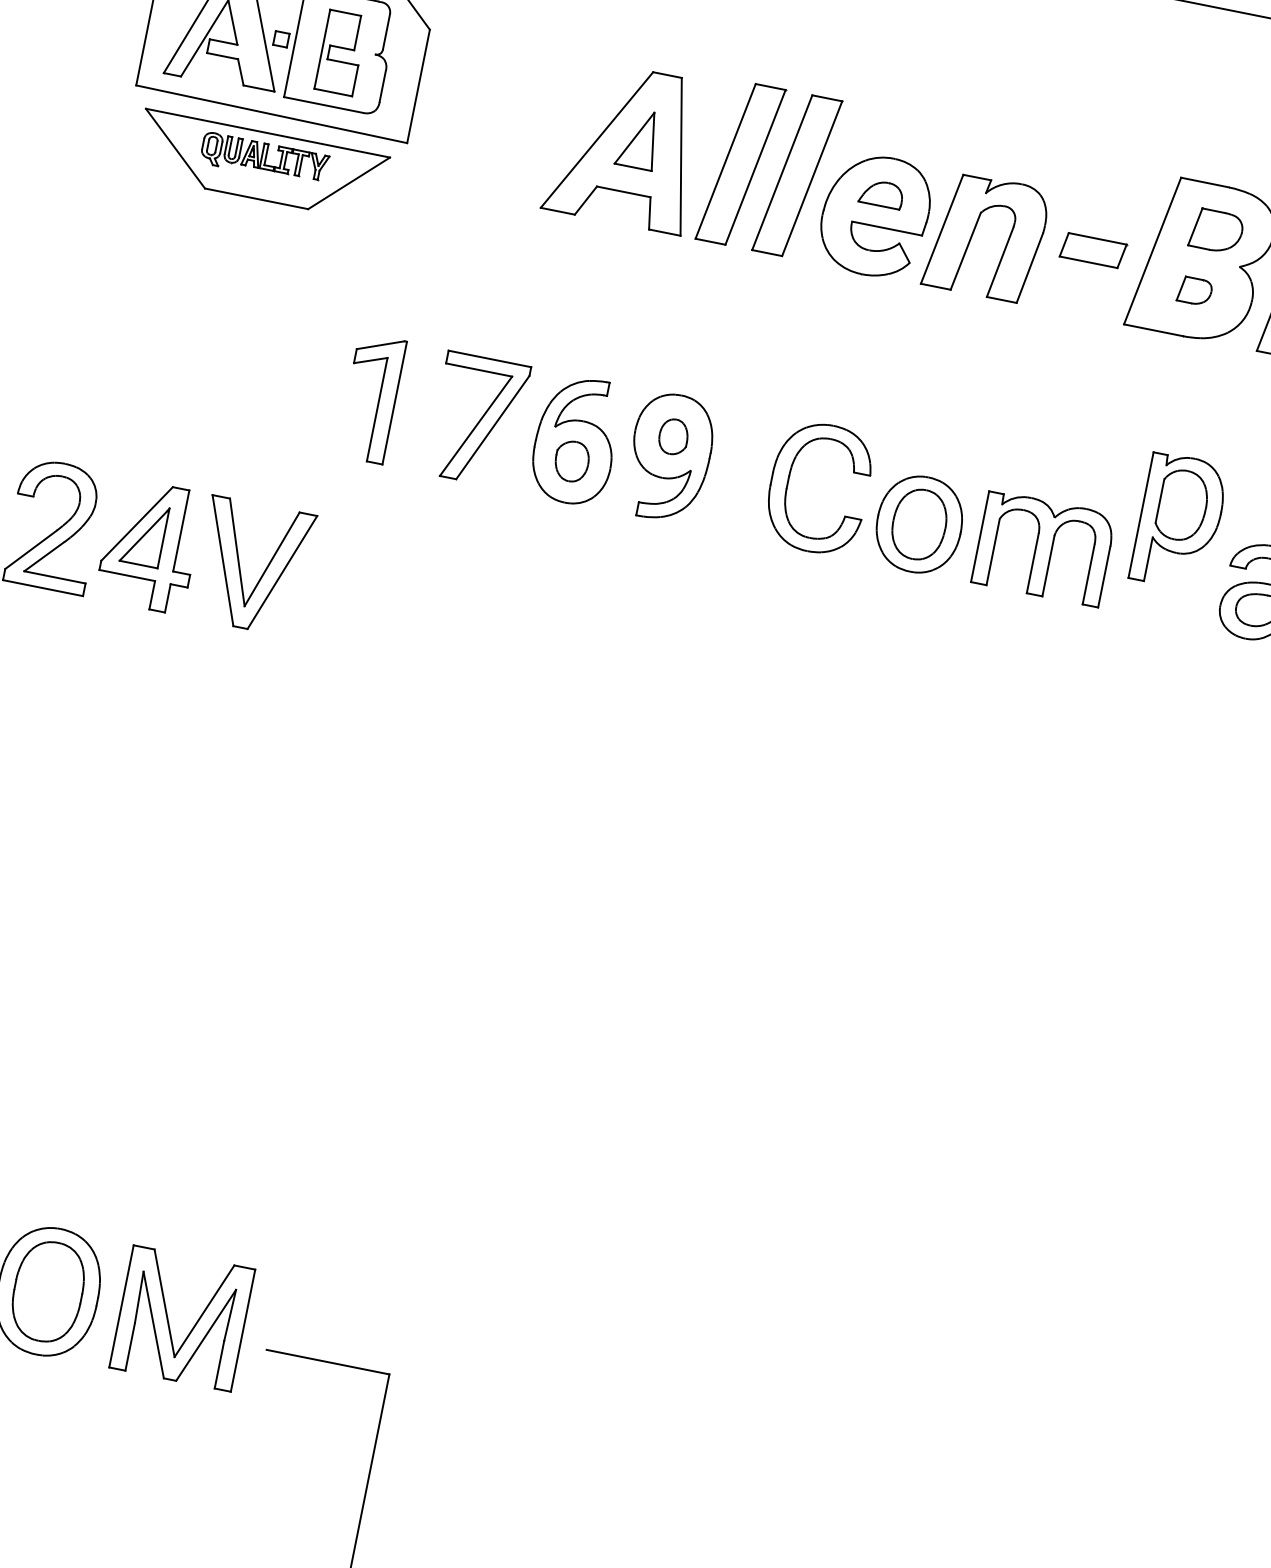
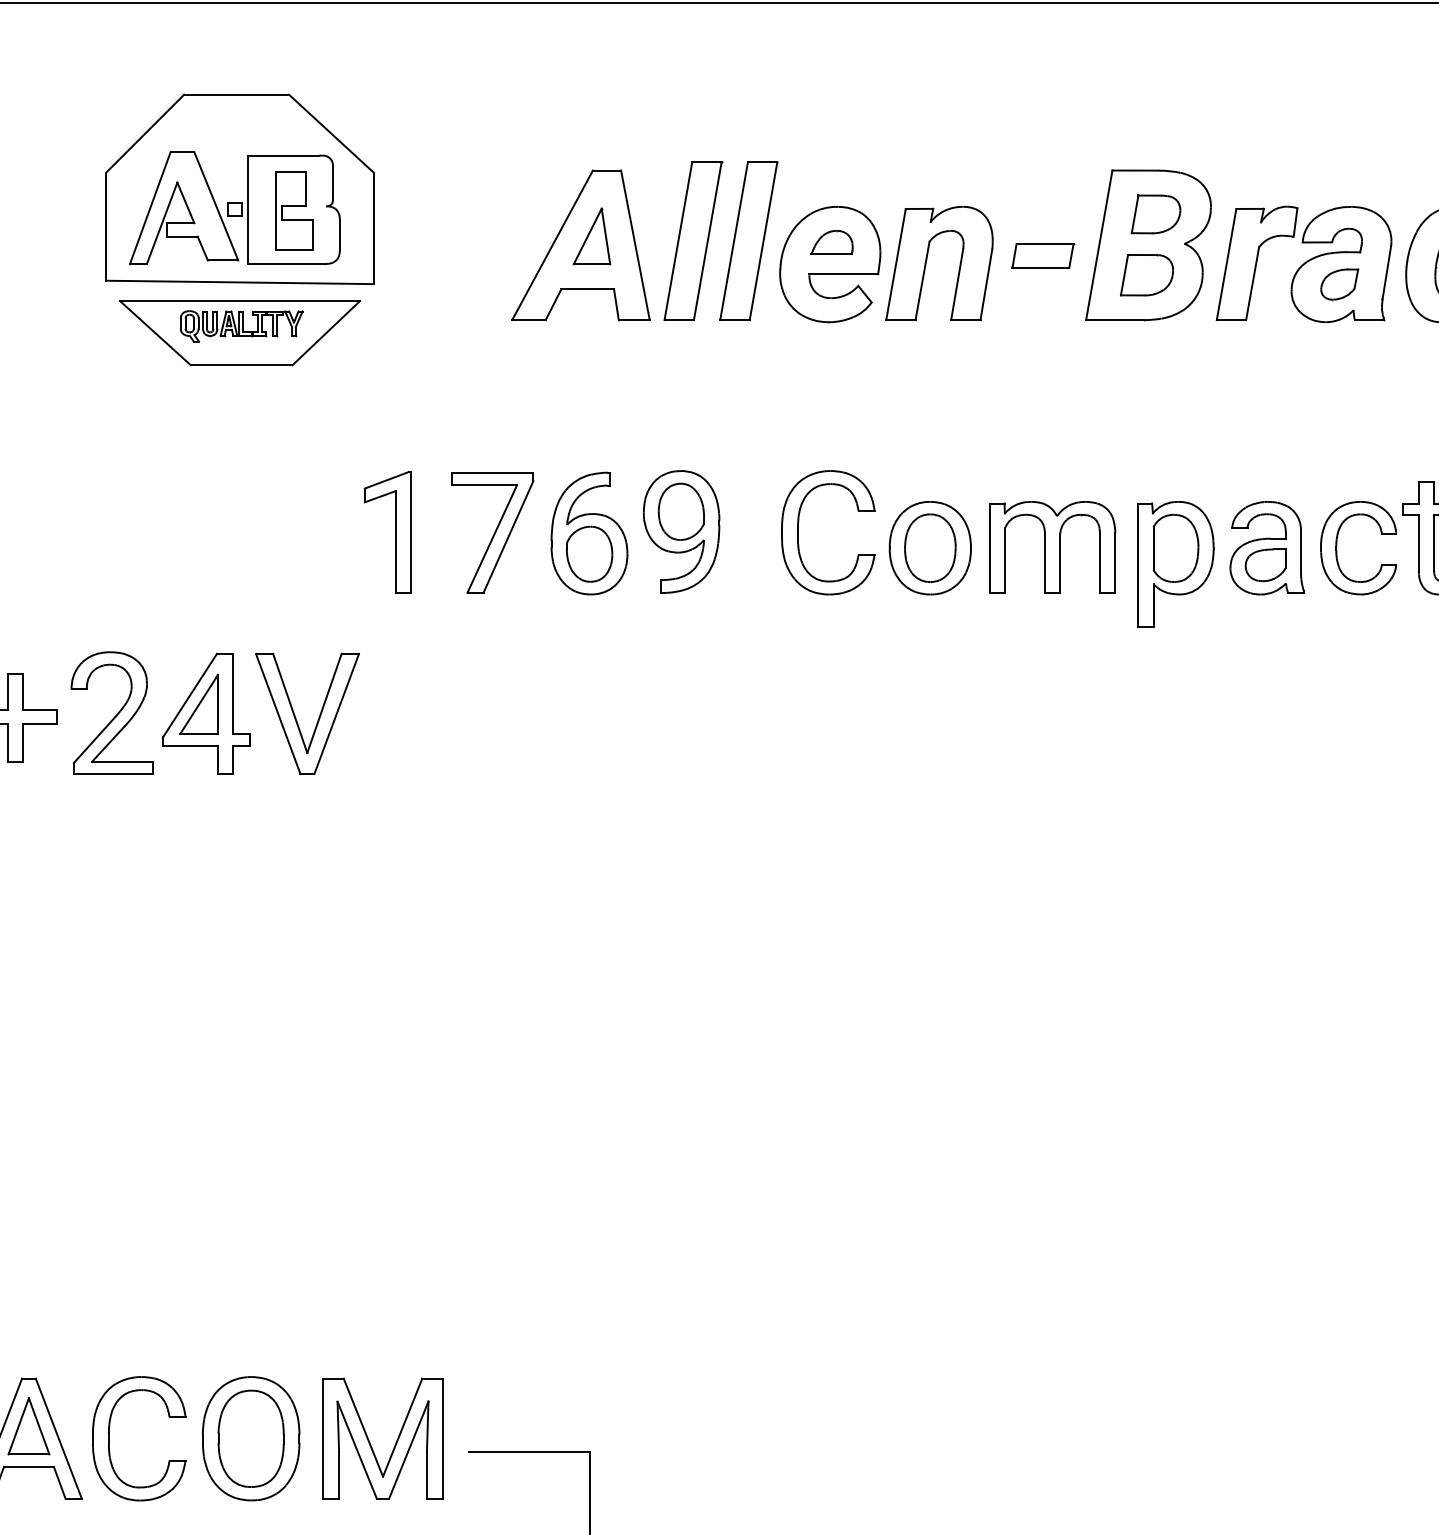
part: (1194, 291) -> (1146, 275), size x1.67
part: (672, 436) -> (680, 511), size x1.67
part: (571, 460) -> (589, 553), size x1.43
part: (1179, 521) -> (1175, 564), moved

